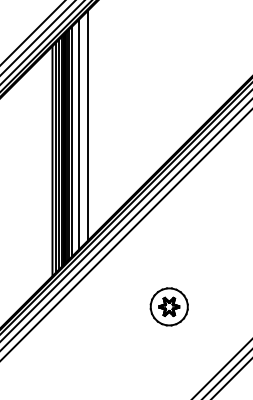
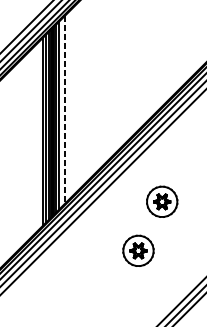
line: (87, 125) -> (71, 102), removed
line: (79, 134) -> (65, 109), solid -> dashed
part: (197, 246) -> (161, 201), added

